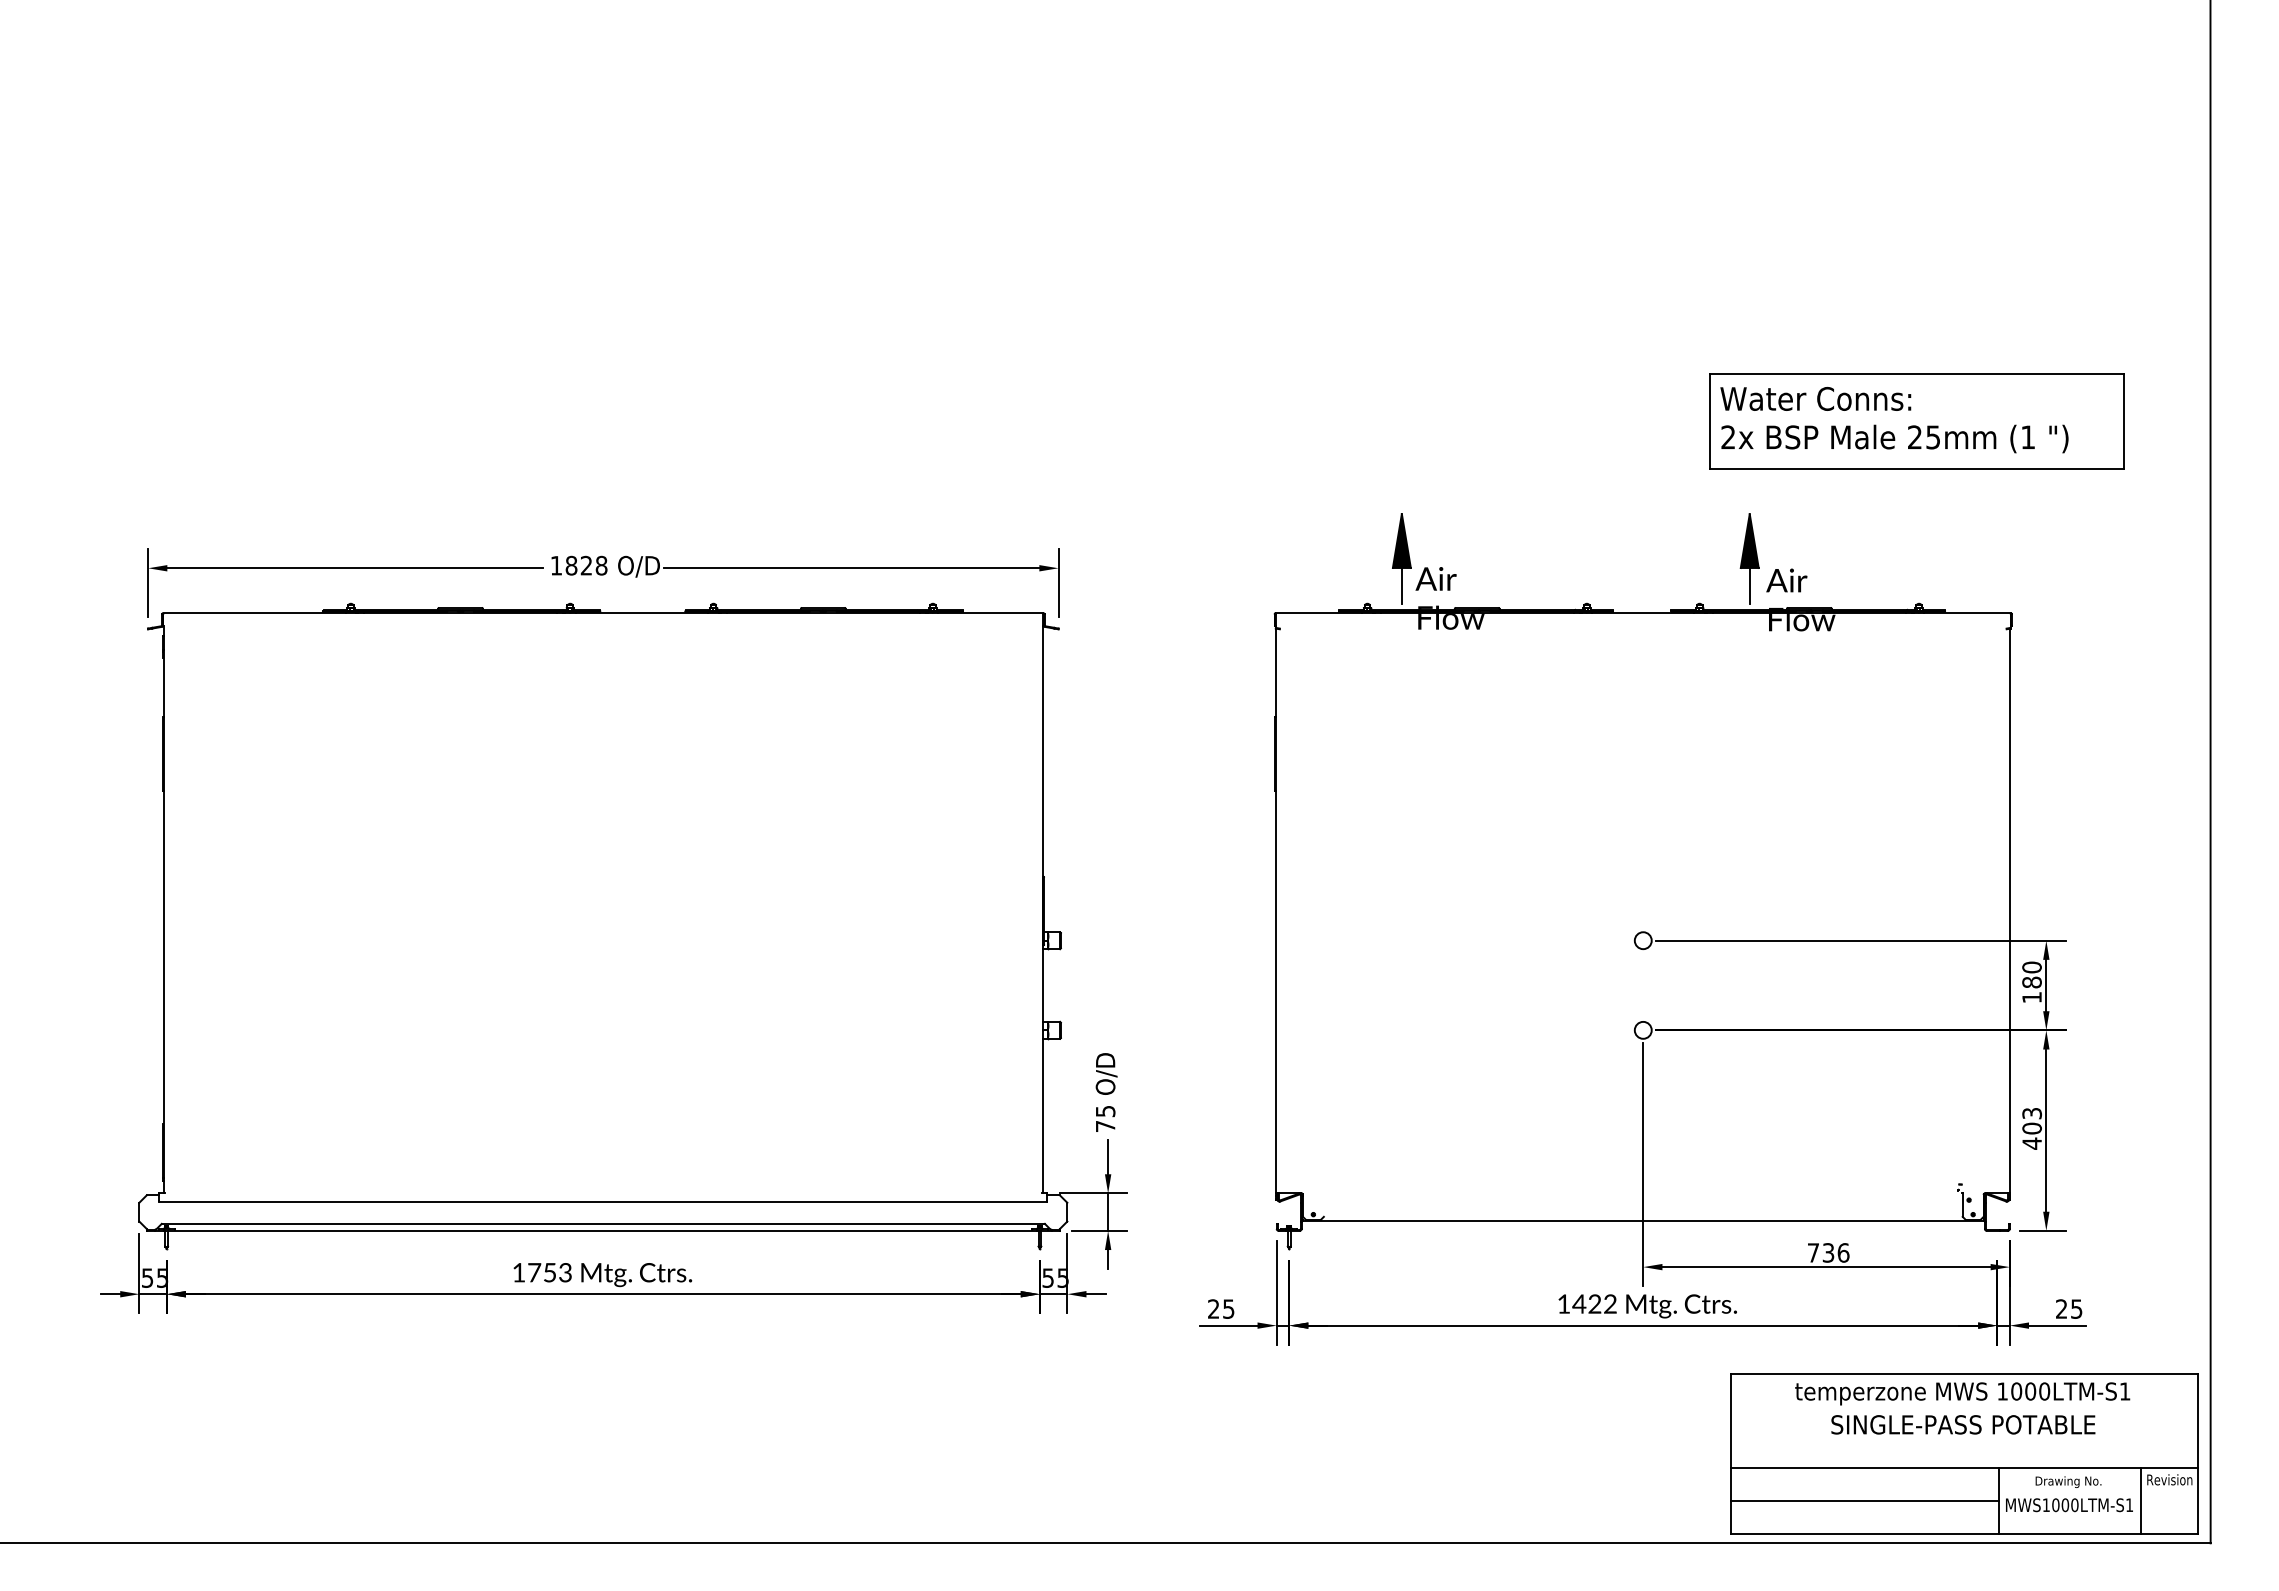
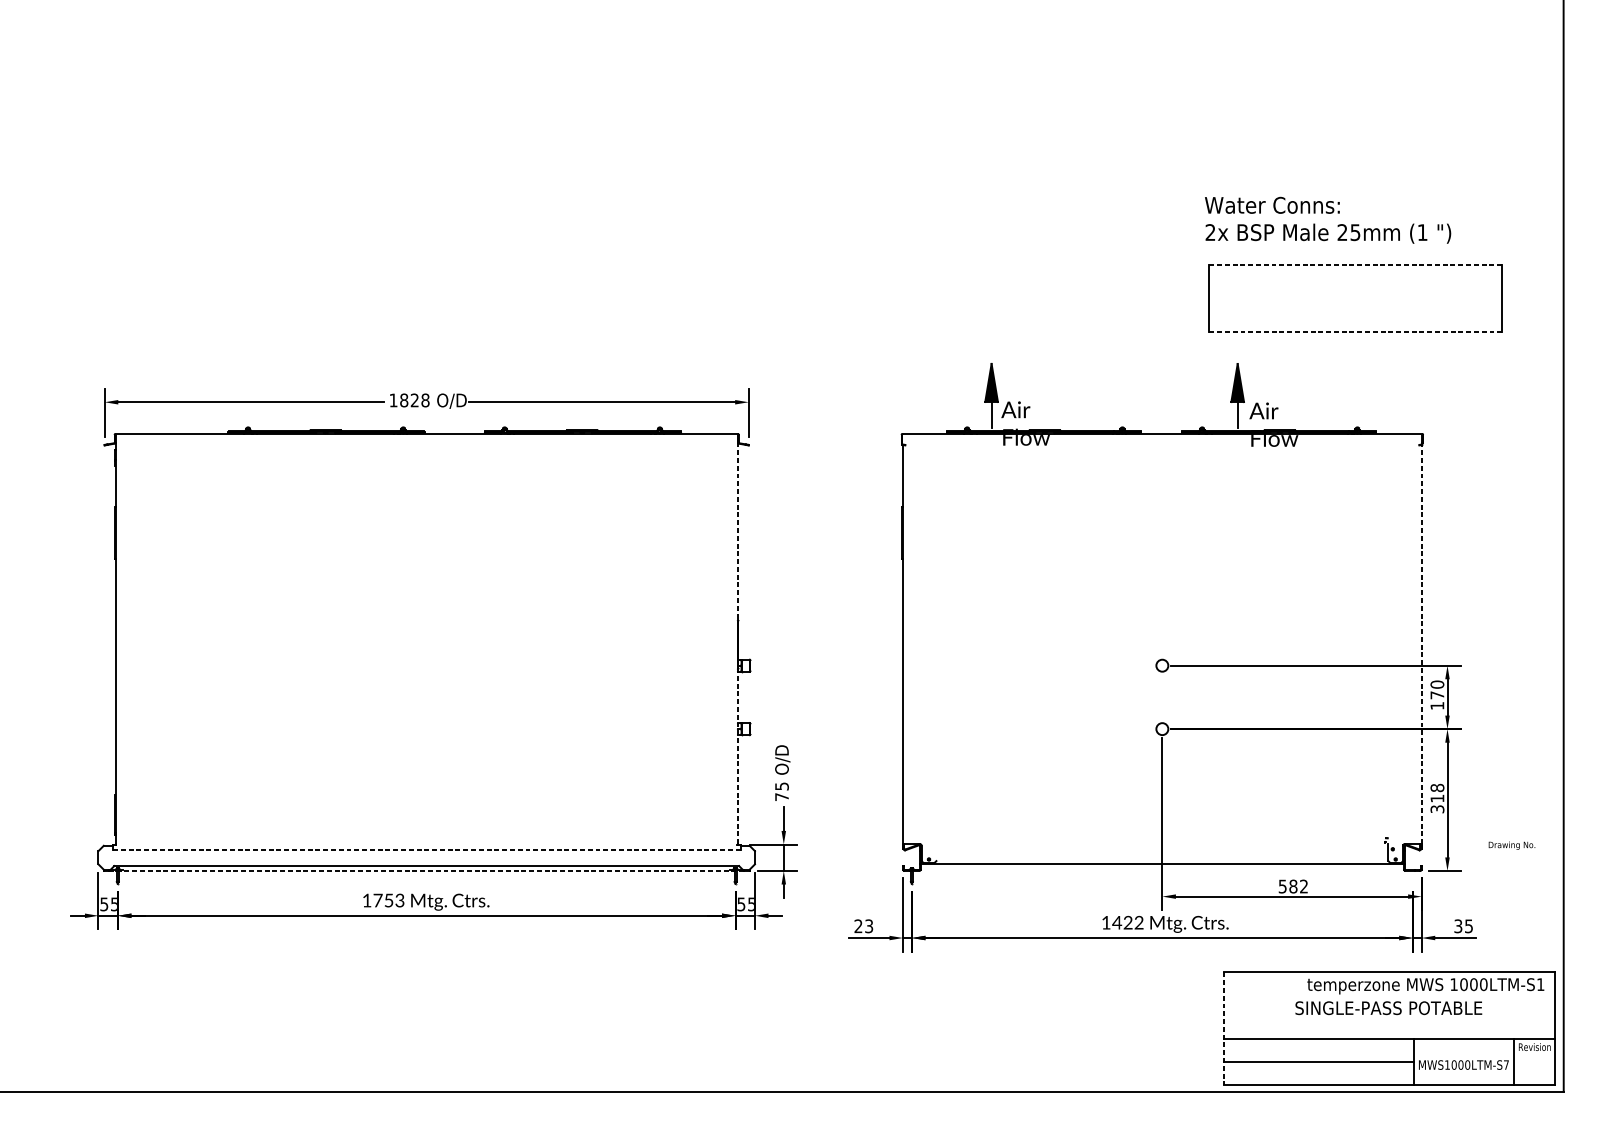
line: (1917, 374) -> (1356, 265), solid -> dashed
text: (1894, 420) -> (1328, 220), moved
line: (1916, 468) -> (1355, 331), solid -> dashed
line: (1043, 909) -> (738, 643), solid -> dashed
line: (2010, 910) -> (1422, 644), solid -> dashed
text: (2031, 982) -> (1437, 695), 180 -> 170
text: (2031, 1128) -> (1437, 798), 403 -> 318
line: (603, 1201) -> (426, 850), solid -> dashed
line: (603, 1230) -> (426, 870), solid -> dashed
text: (1828, 1252) -> (1293, 886), 736 -> 582
text: (1228, 1308) -> (868, 925), 25 -> 23
text: (2061, 1308) -> (1458, 925), 25 -> 35
text: (1962, 1393) -> (1425, 986), moved
line: (1730, 1454) -> (1224, 1029), solid -> dashed
text: (2068, 1481) -> (1511, 845), moved
text: (2129, 1504) -> (1506, 1064), MWS1000LTM-S1 -> MWS1000LTM-S7

